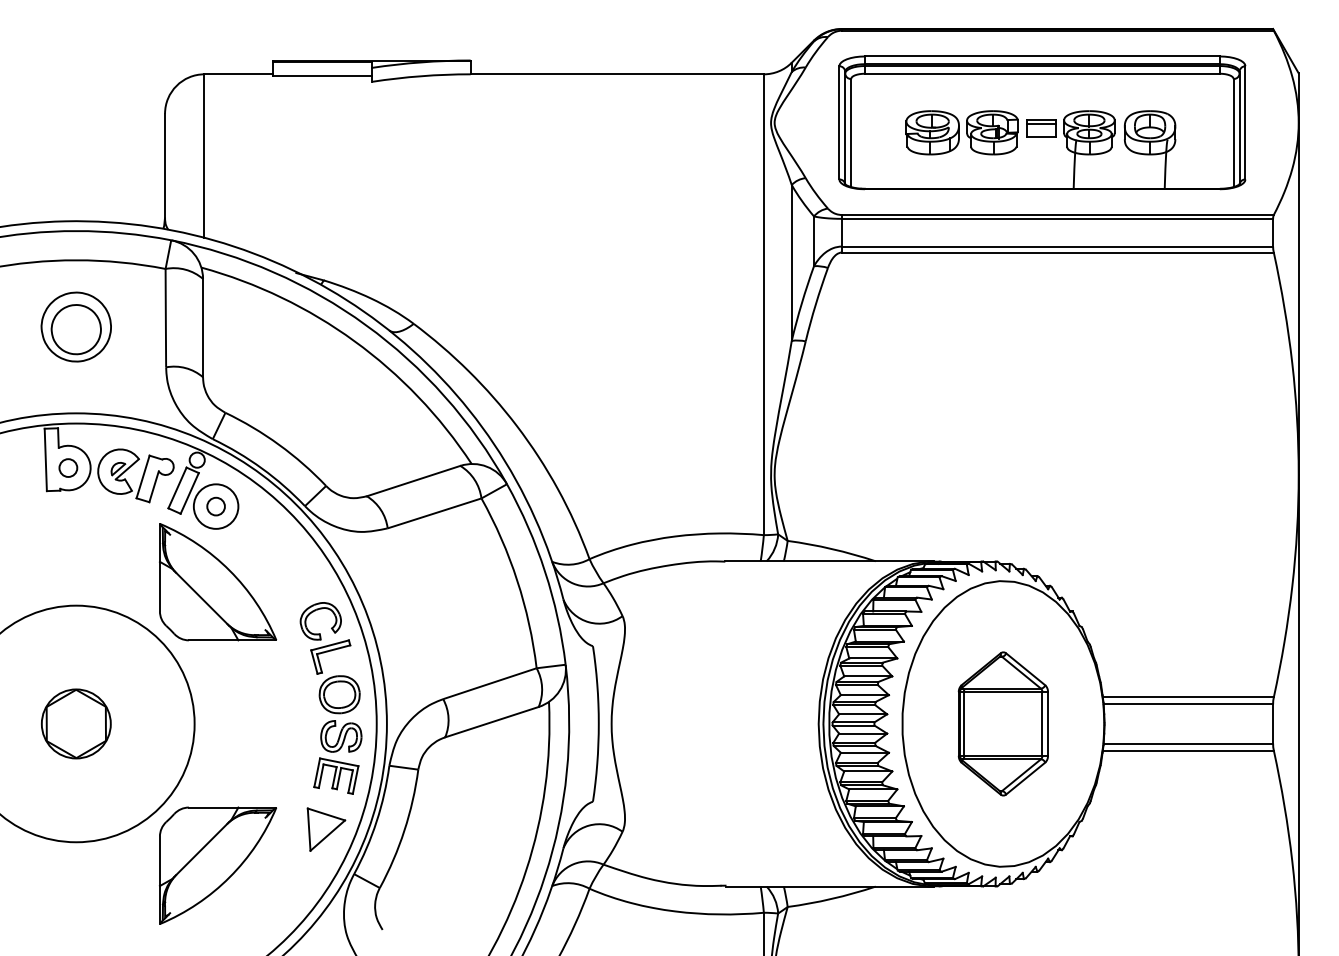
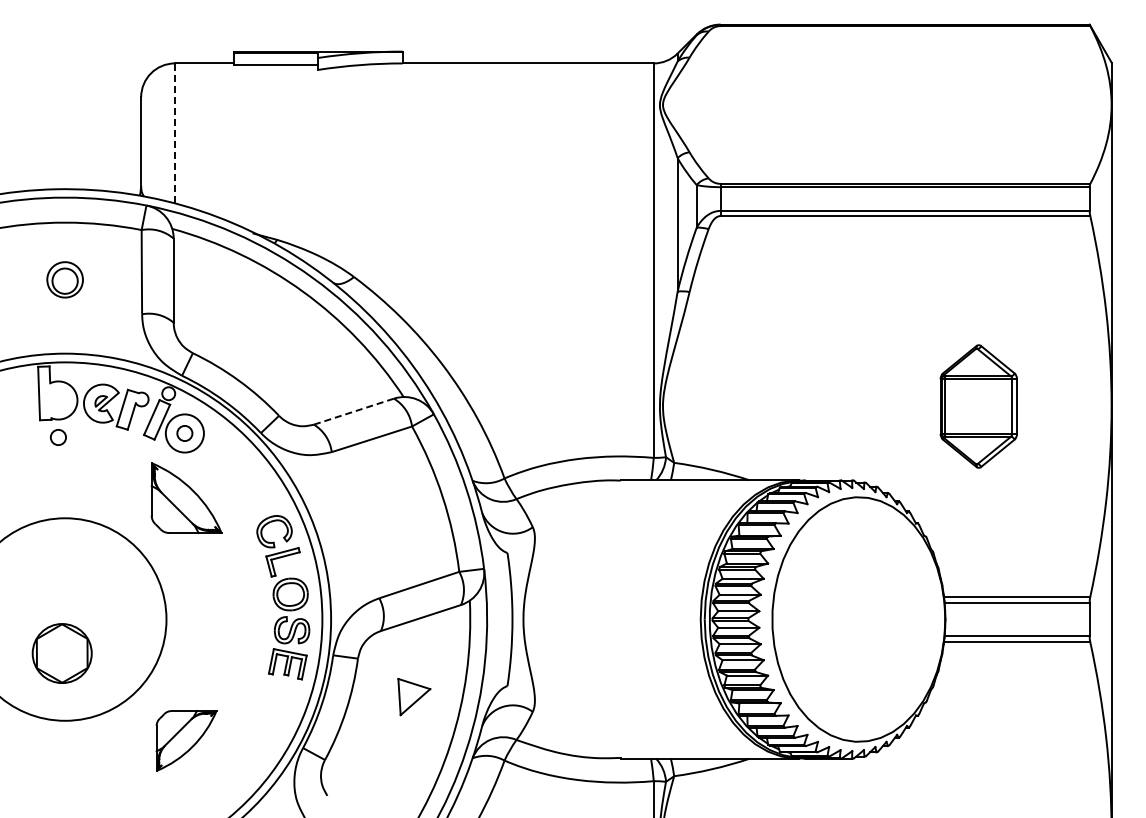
part: (1041, 122) -> (891, 104), removed
line: (203, 156) -> (174, 133), solid -> dashed
part: (75, 326) -> (64, 279), size x0.6
circle: (67, 468) -> (57, 437), moved
line: (414, 480) -> (354, 411), solid -> dashed
part: (217, 581) -> (186, 497), size x0.7
part: (75, 723) -> (61, 653), moved
part: (1003, 723) -> (978, 406), moved
part: (326, 830) -> (414, 697), moved
part: (217, 865) -> (186, 740), size x0.6

